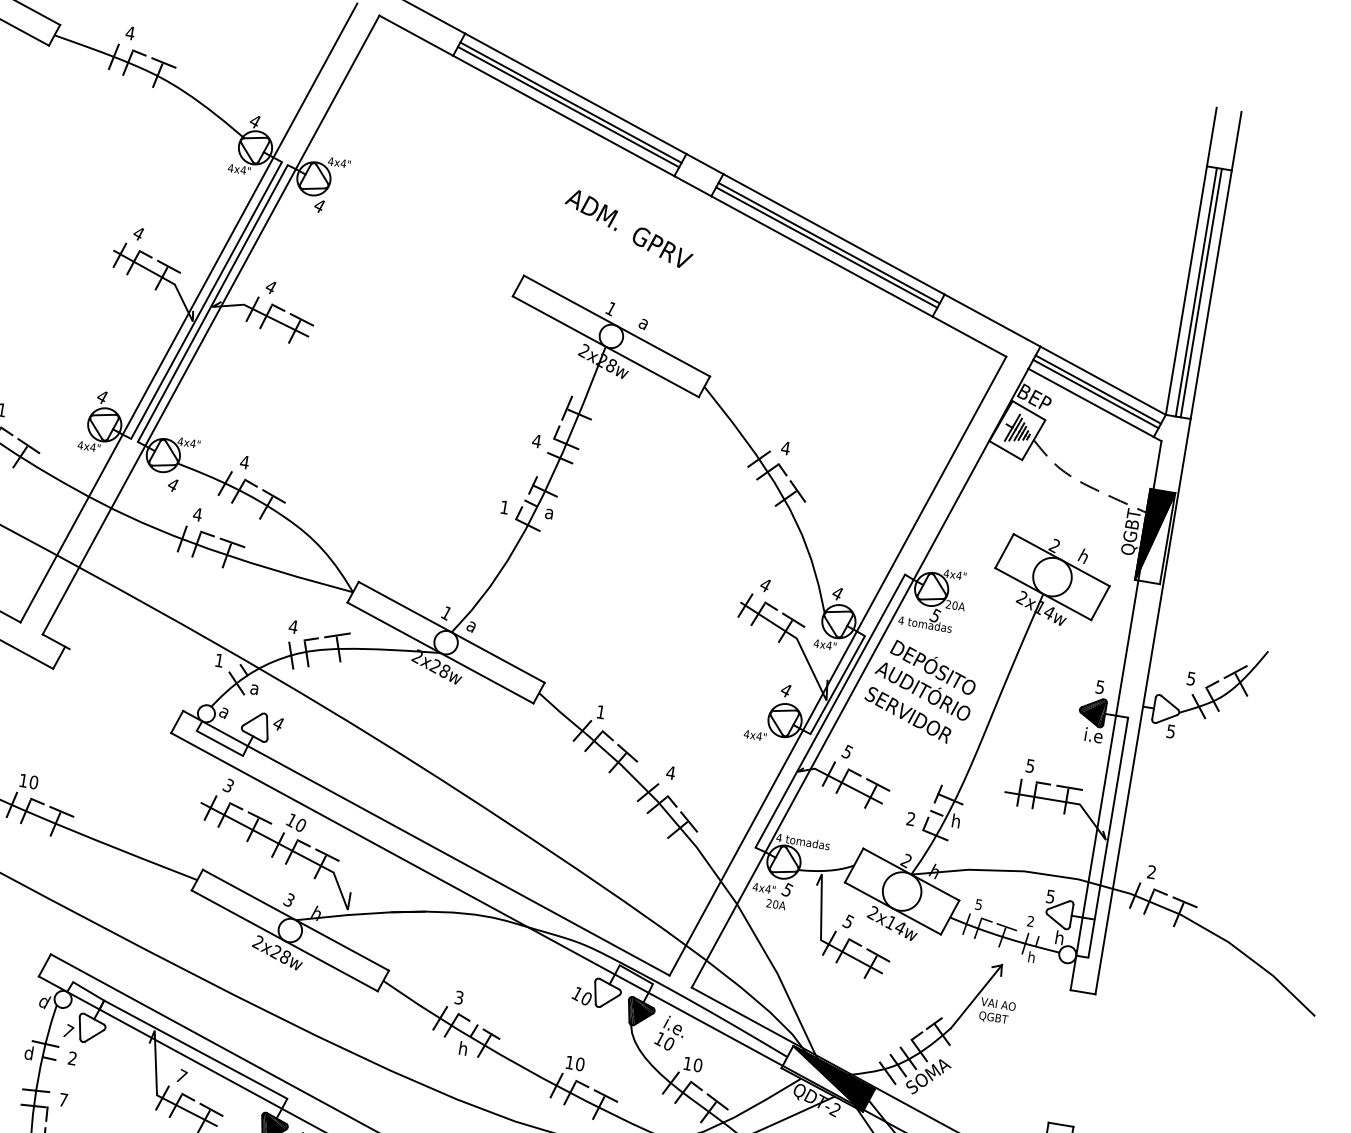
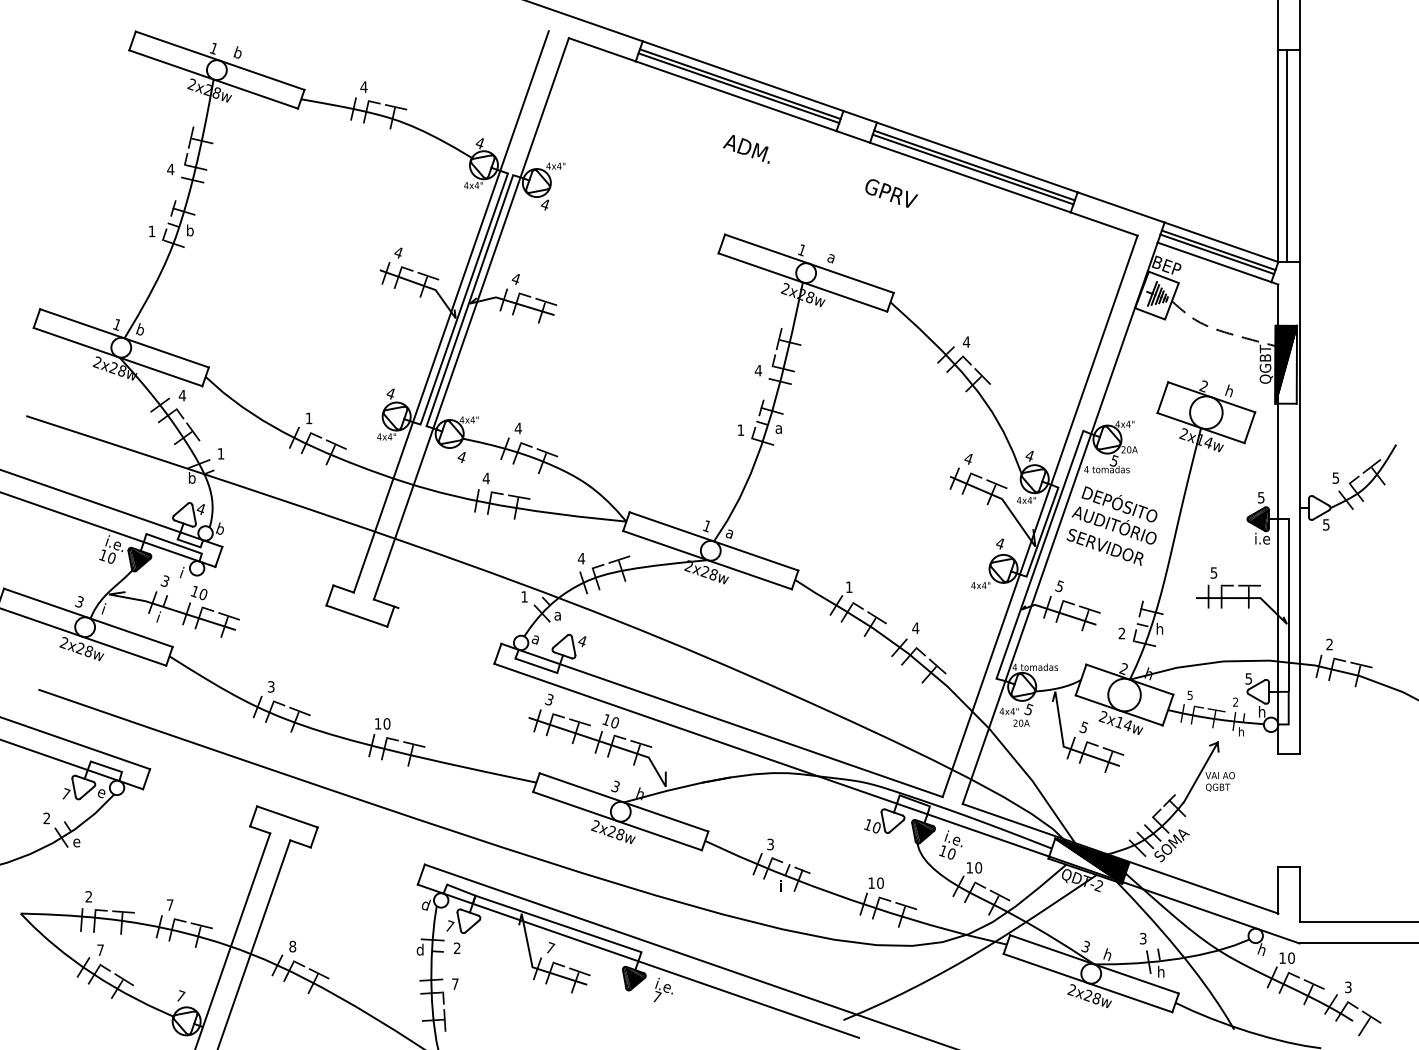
text: (590, 209) -> (745, 149), moved
text: (662, 247) -> (891, 193), moved
line: (1201, 292) -> (1291, 155), removed
text: (462, 1047) -> (780, 885), h -> i

